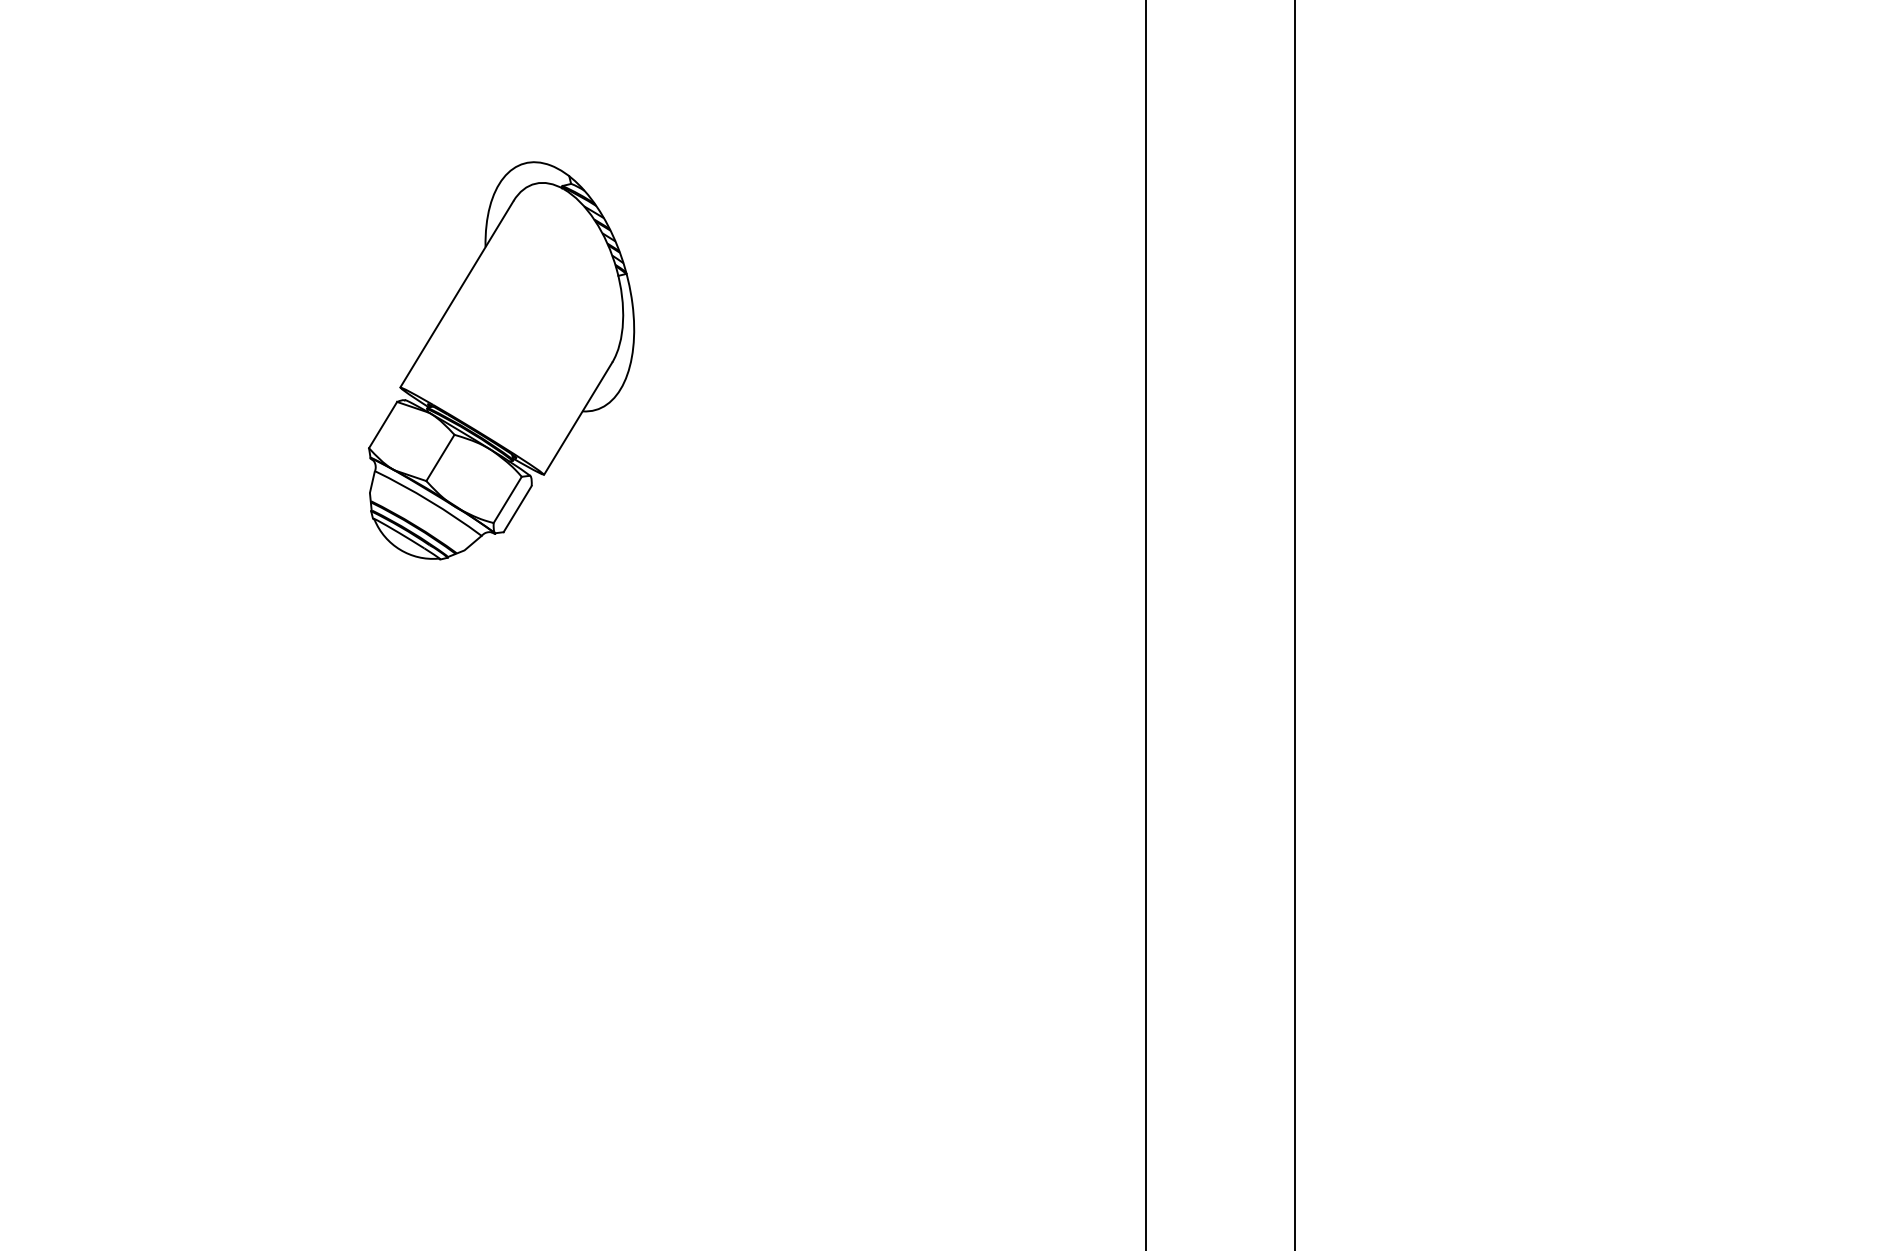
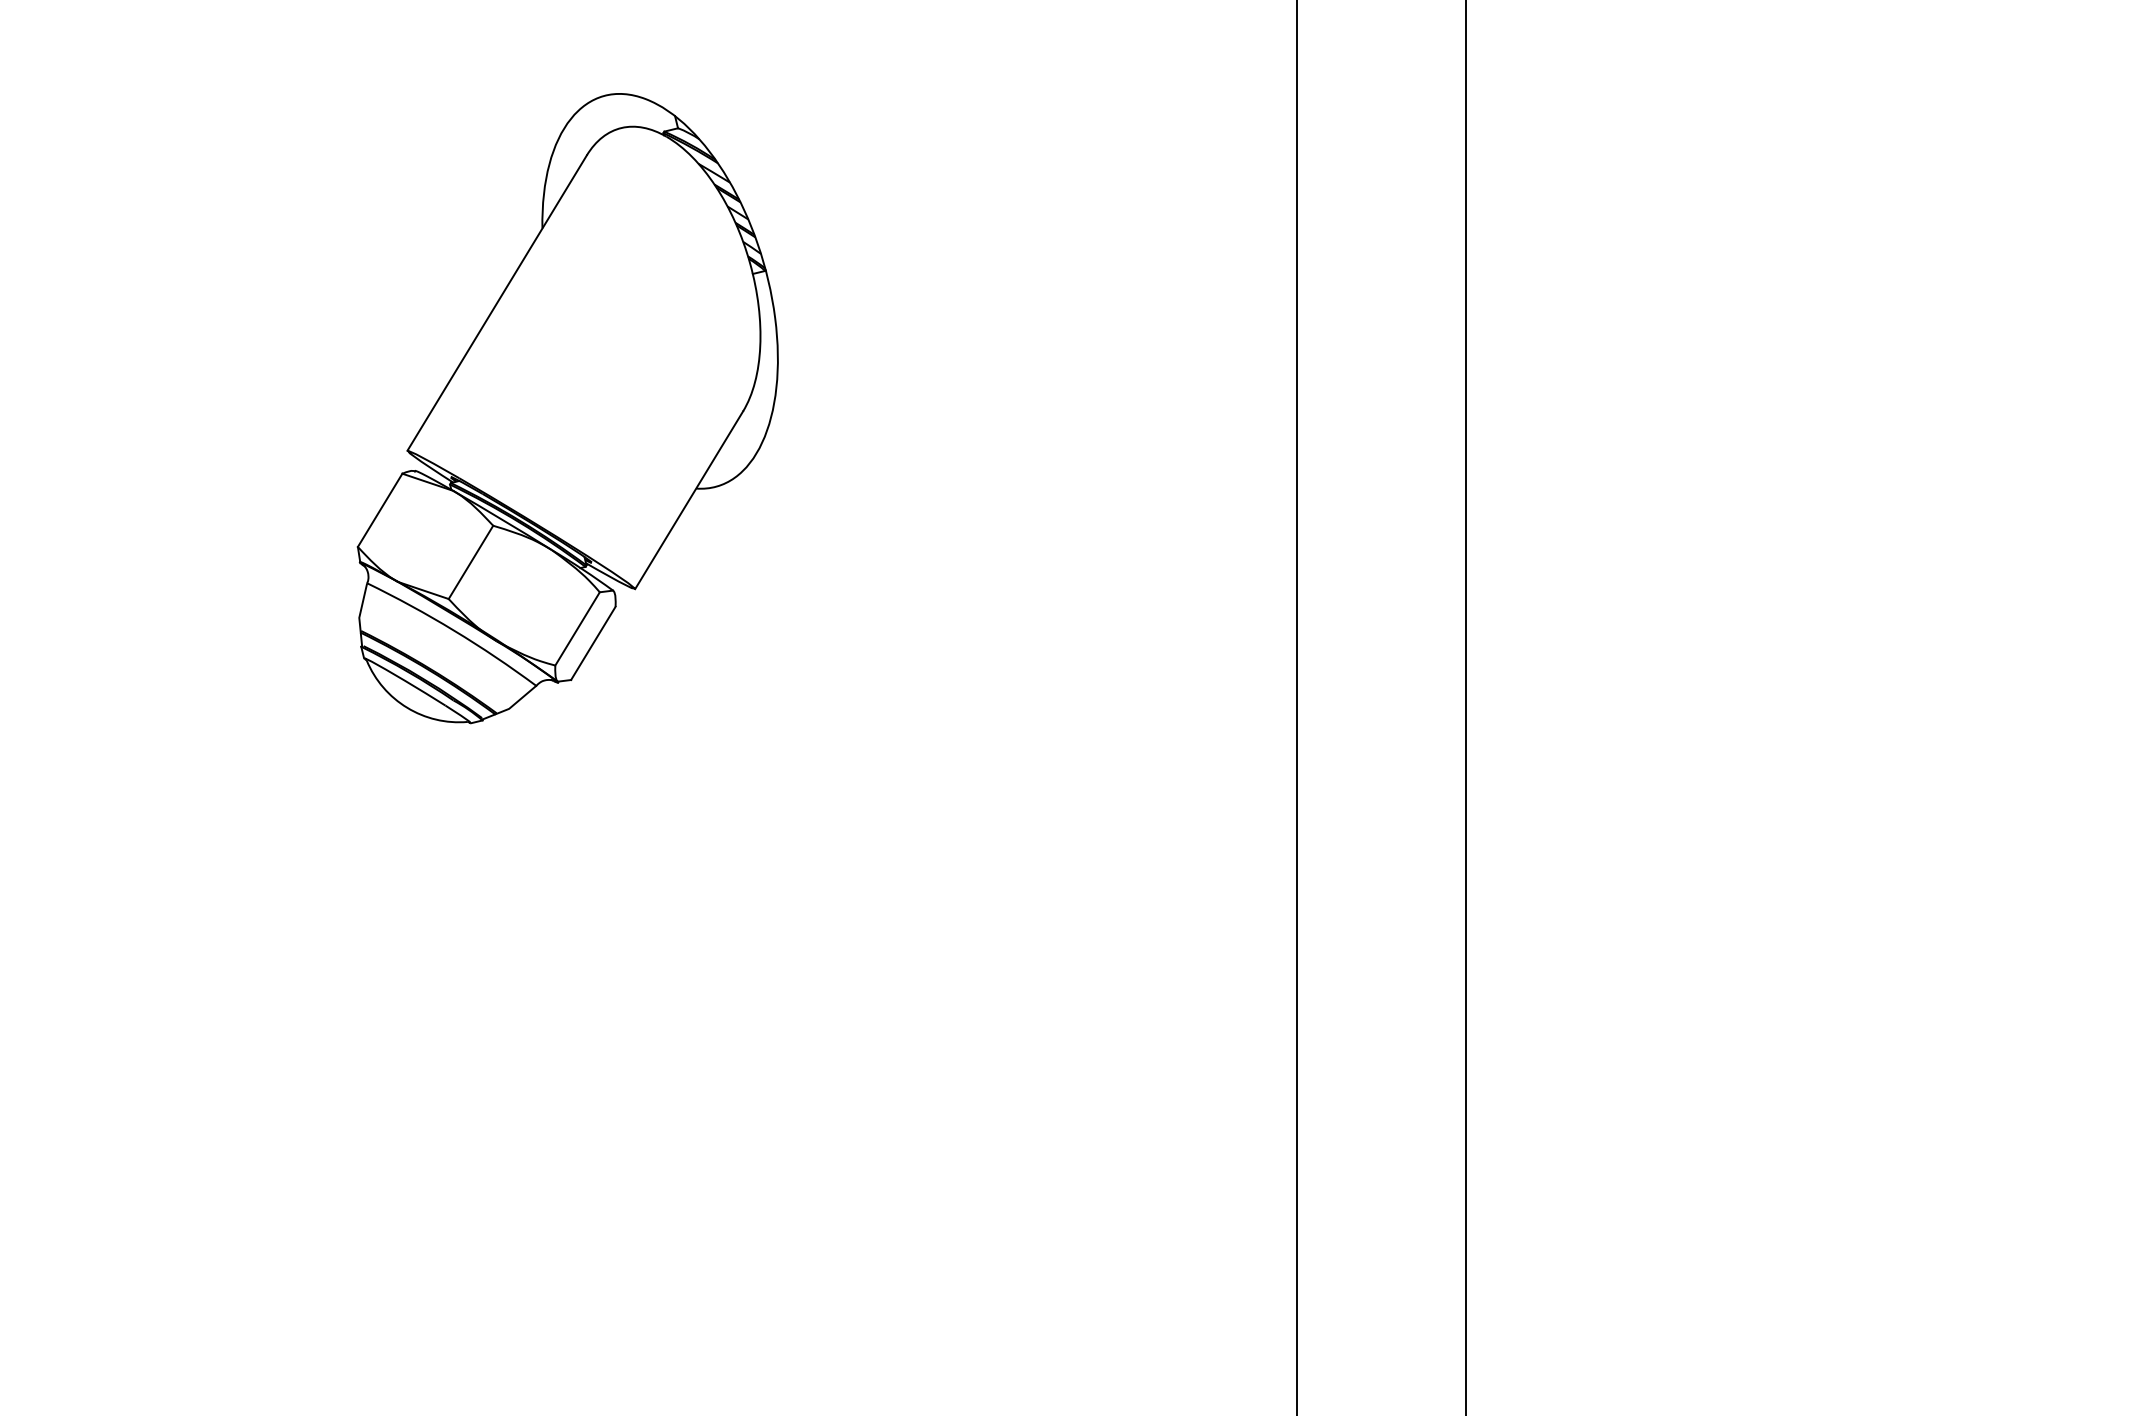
part: (501, 360) -> (567, 408), size x1.4

